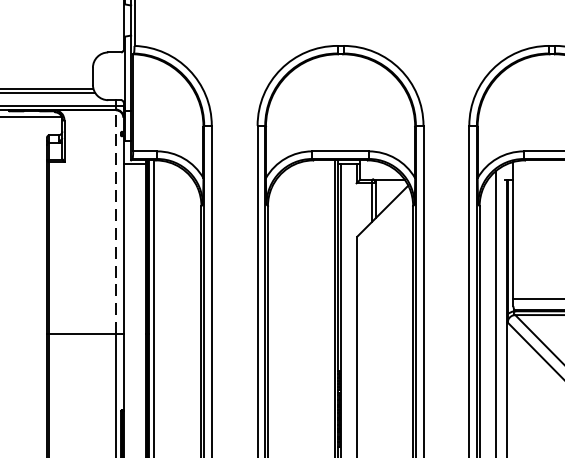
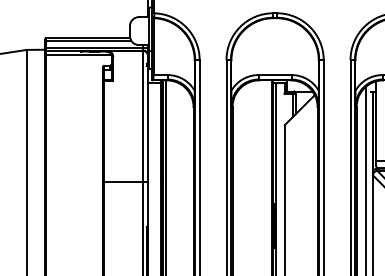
line: (115, 220) -> (143, 115), dashed -> solid

